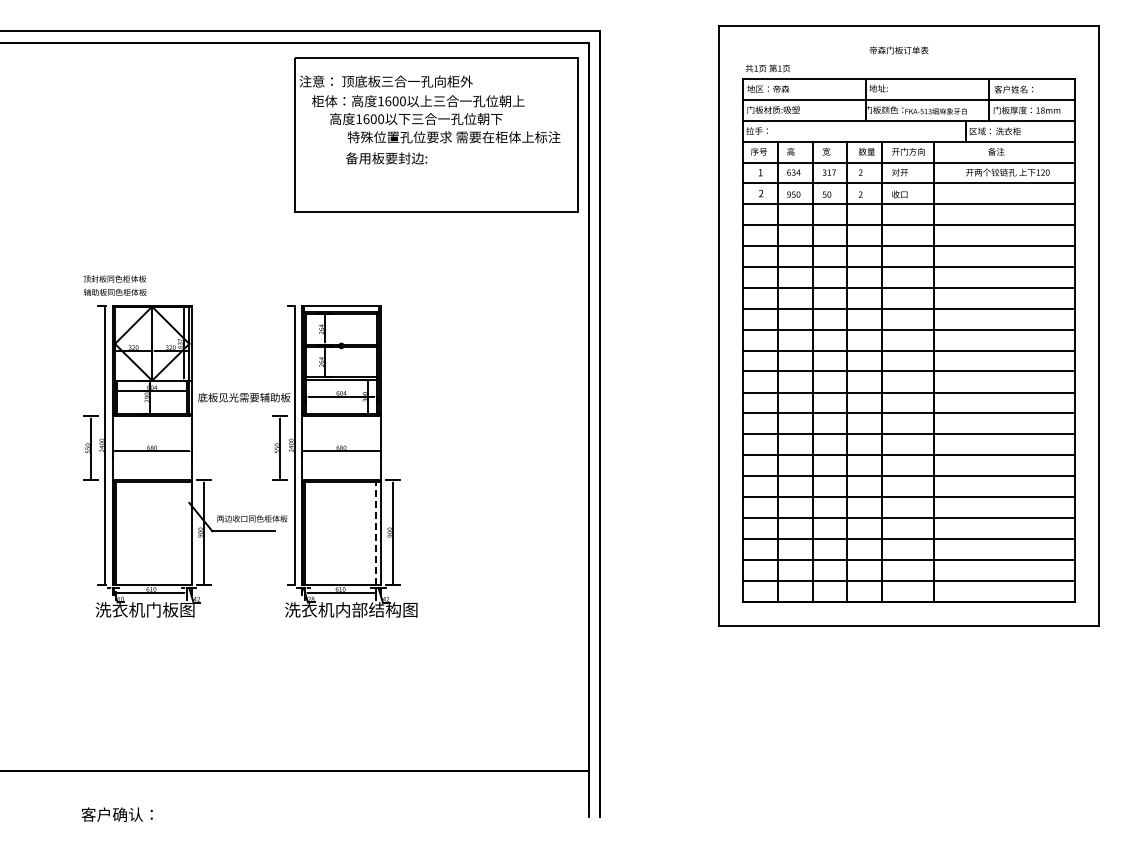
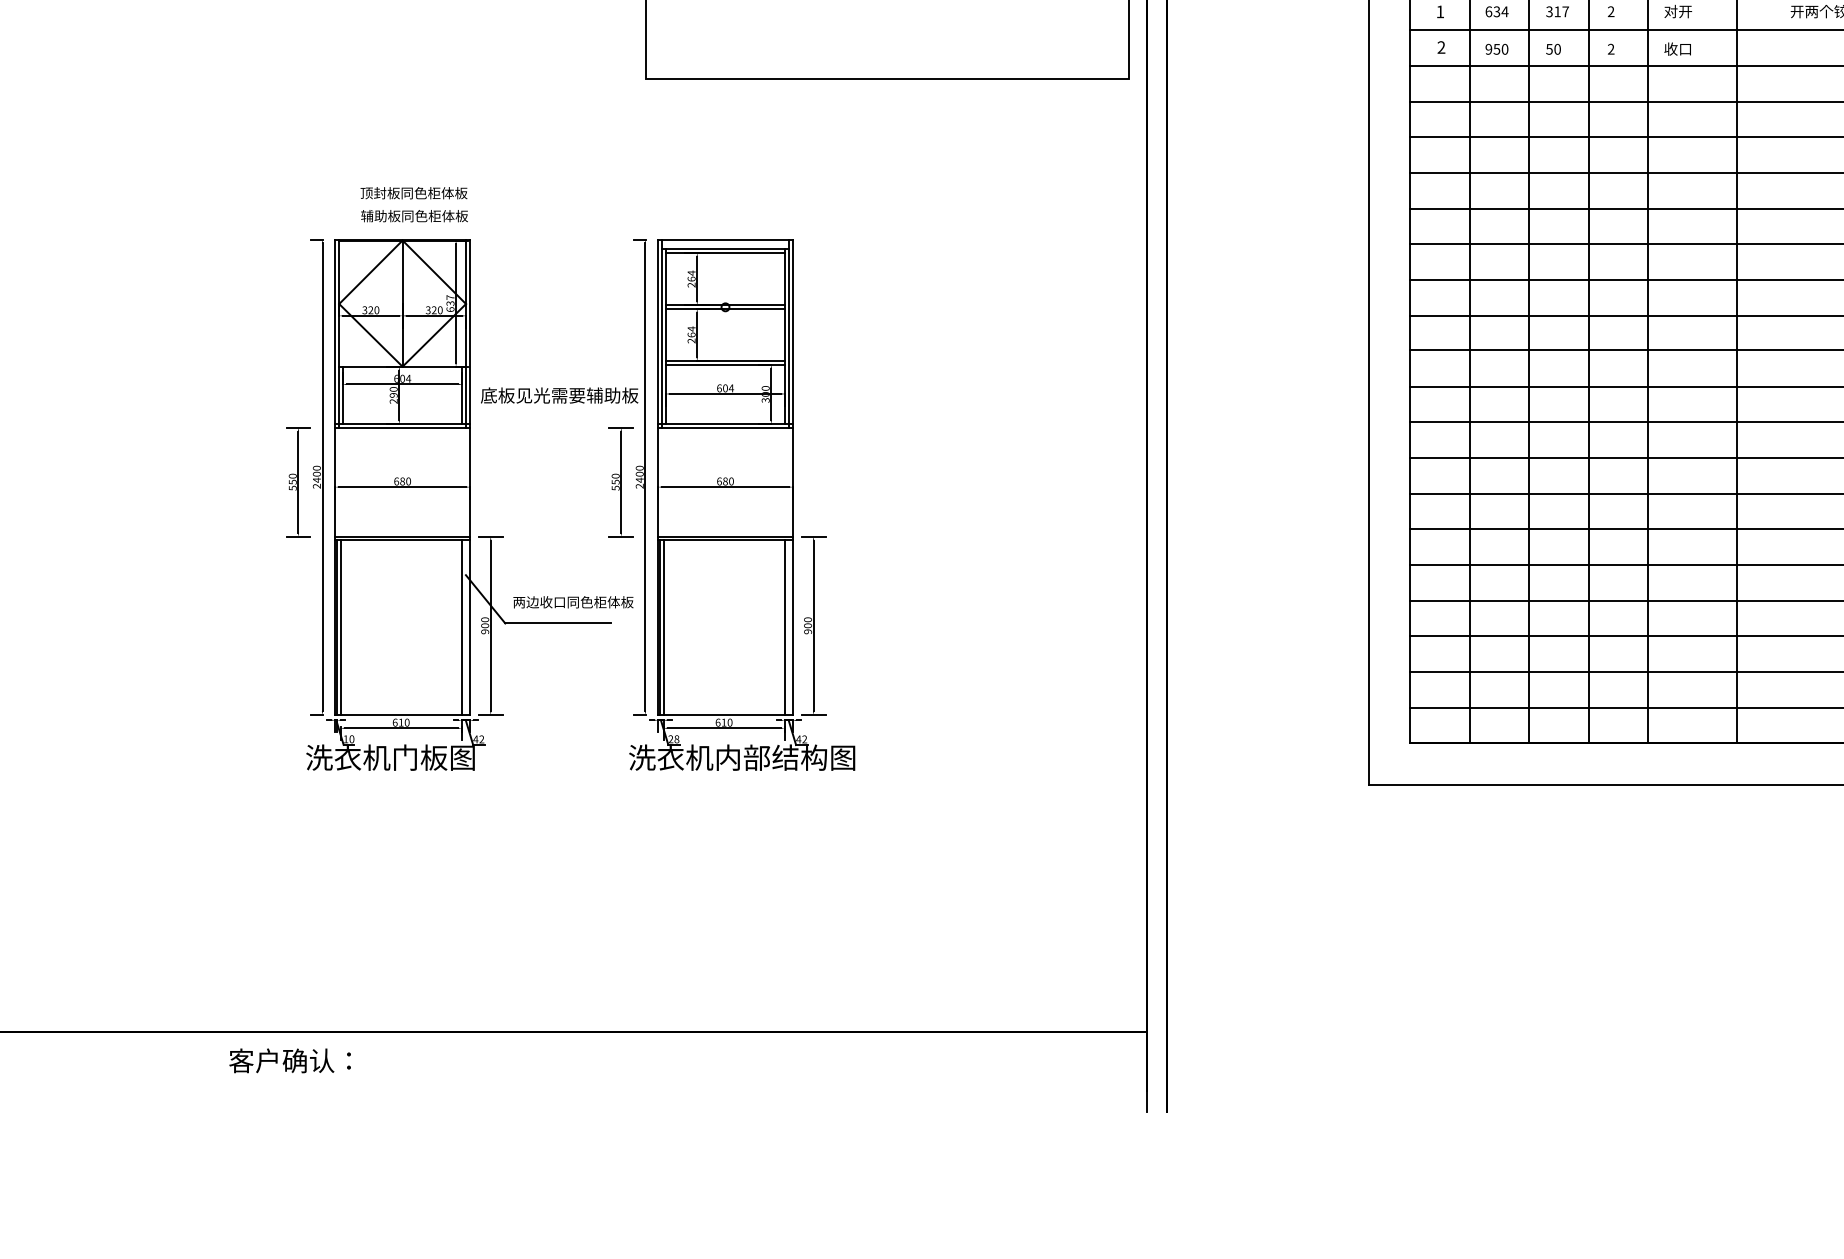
text: (114, 285) -> (413, 204), moved
line: (186, 533) -> (461, 627), added
line: (376, 533) -> (785, 627), dashed -> solid
text: (116, 814) -> (288, 1060), moved

